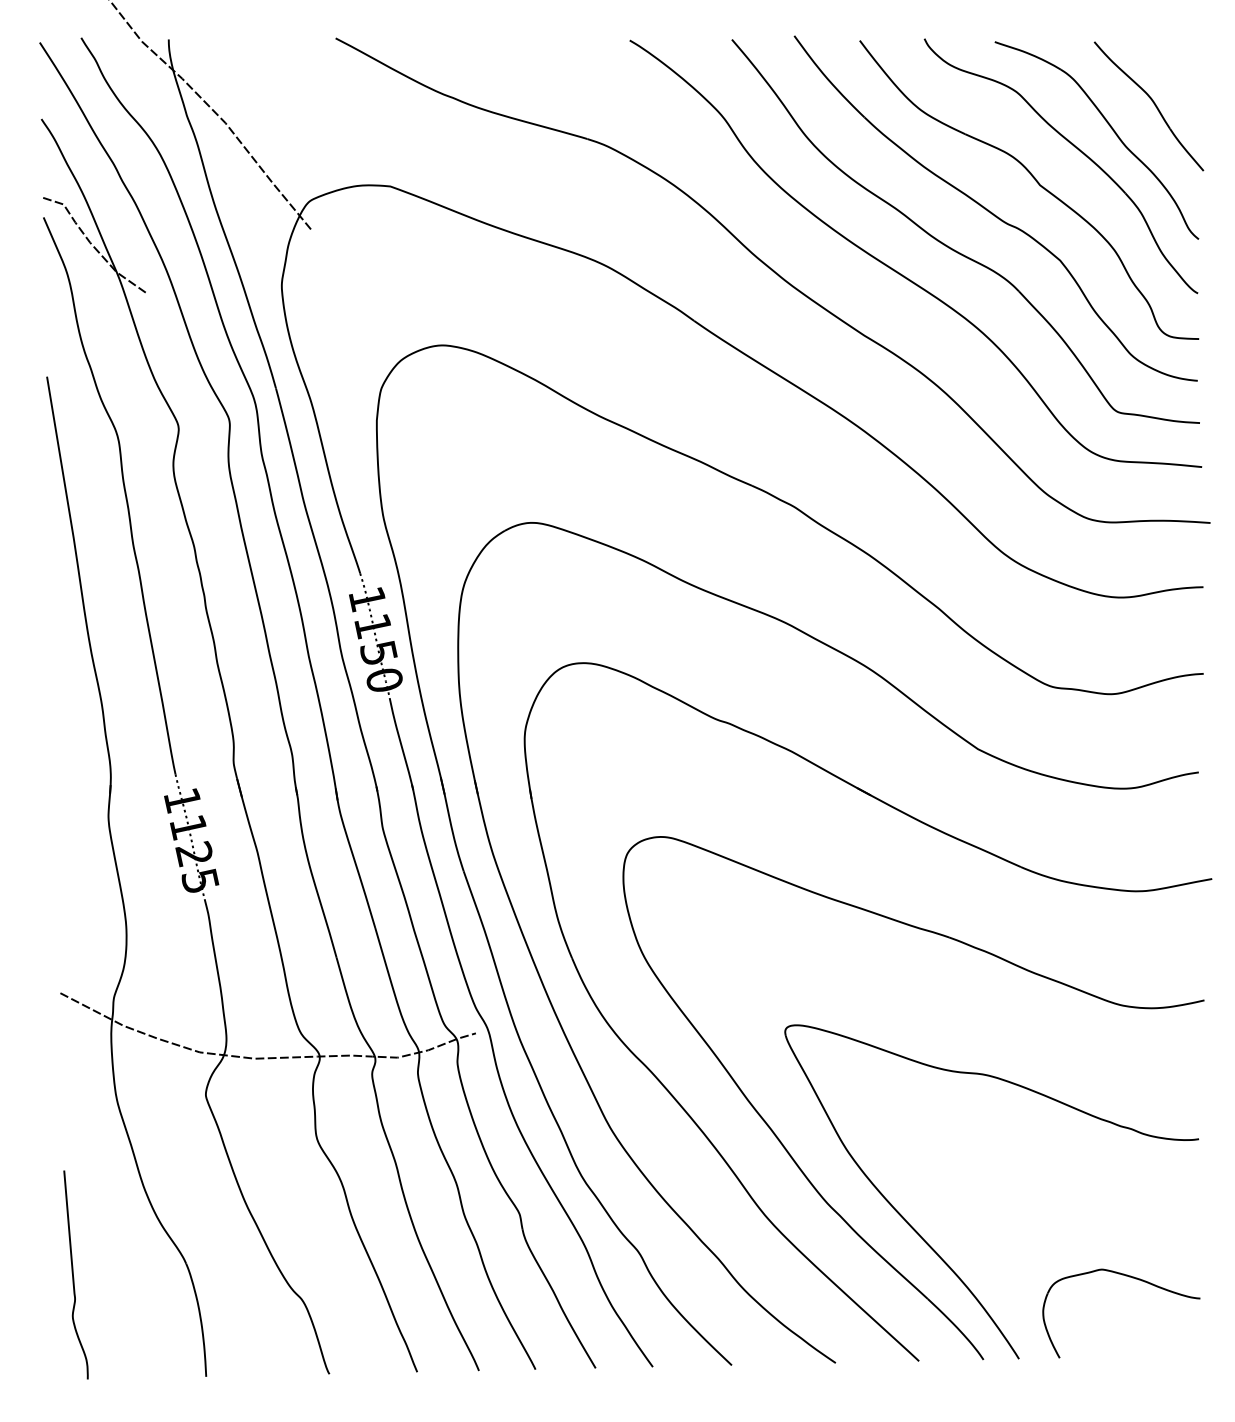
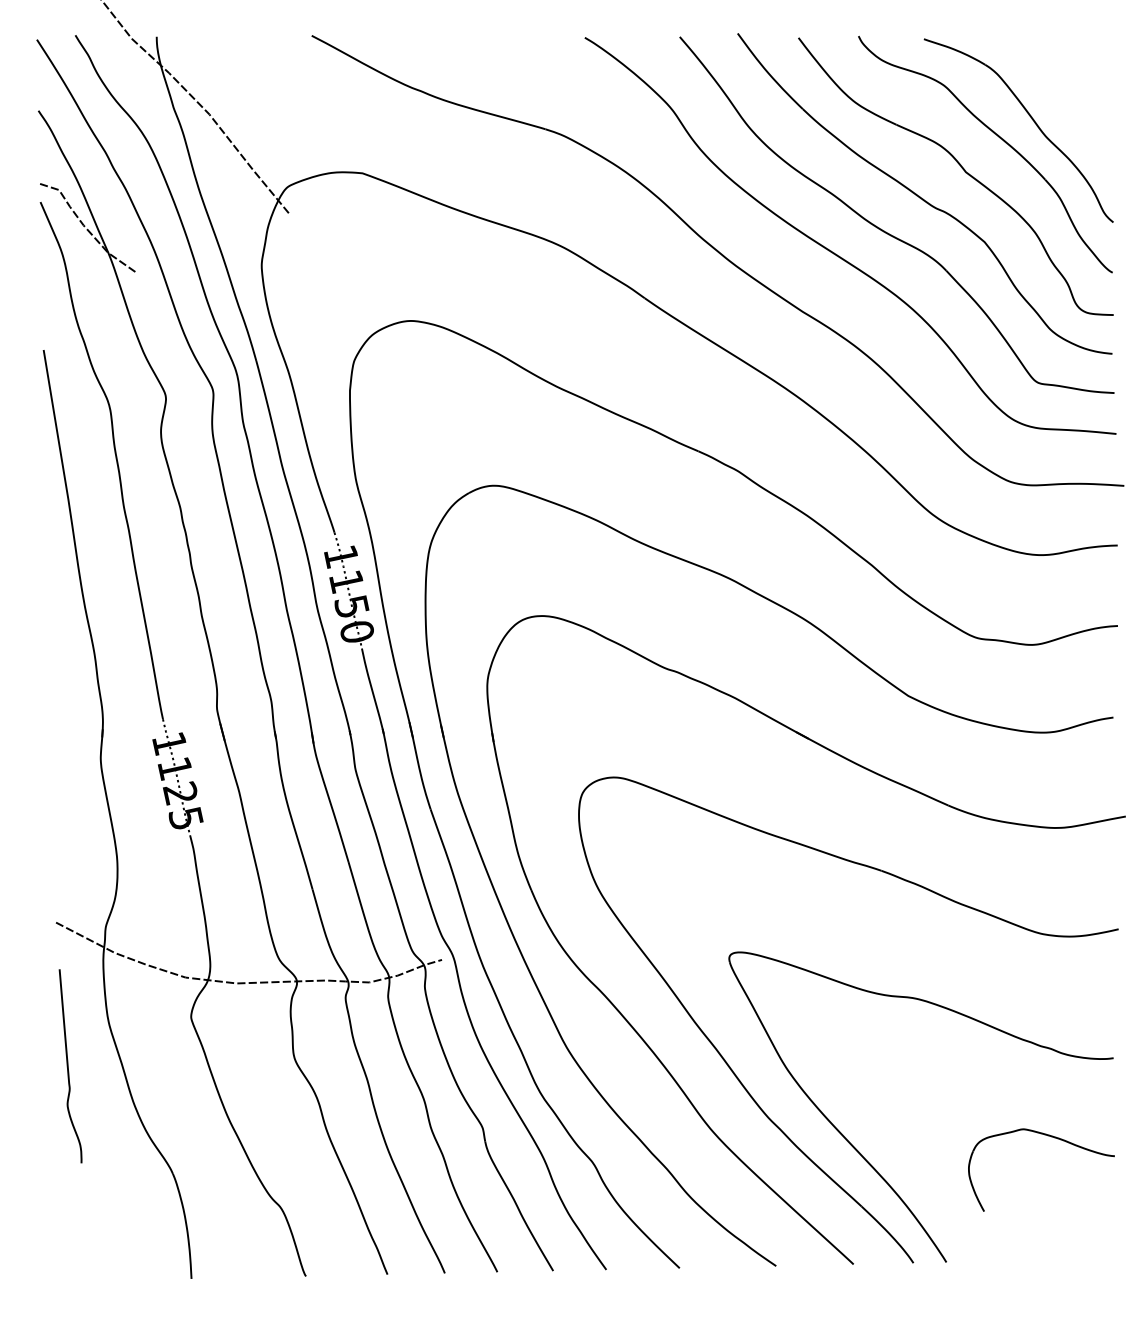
part: (1149, 105) -> (1067, 98), removed
curve: (73, 1275) -> (68, 1066), moved
part: (1132, 1278) -> (1051, 1137), moved

